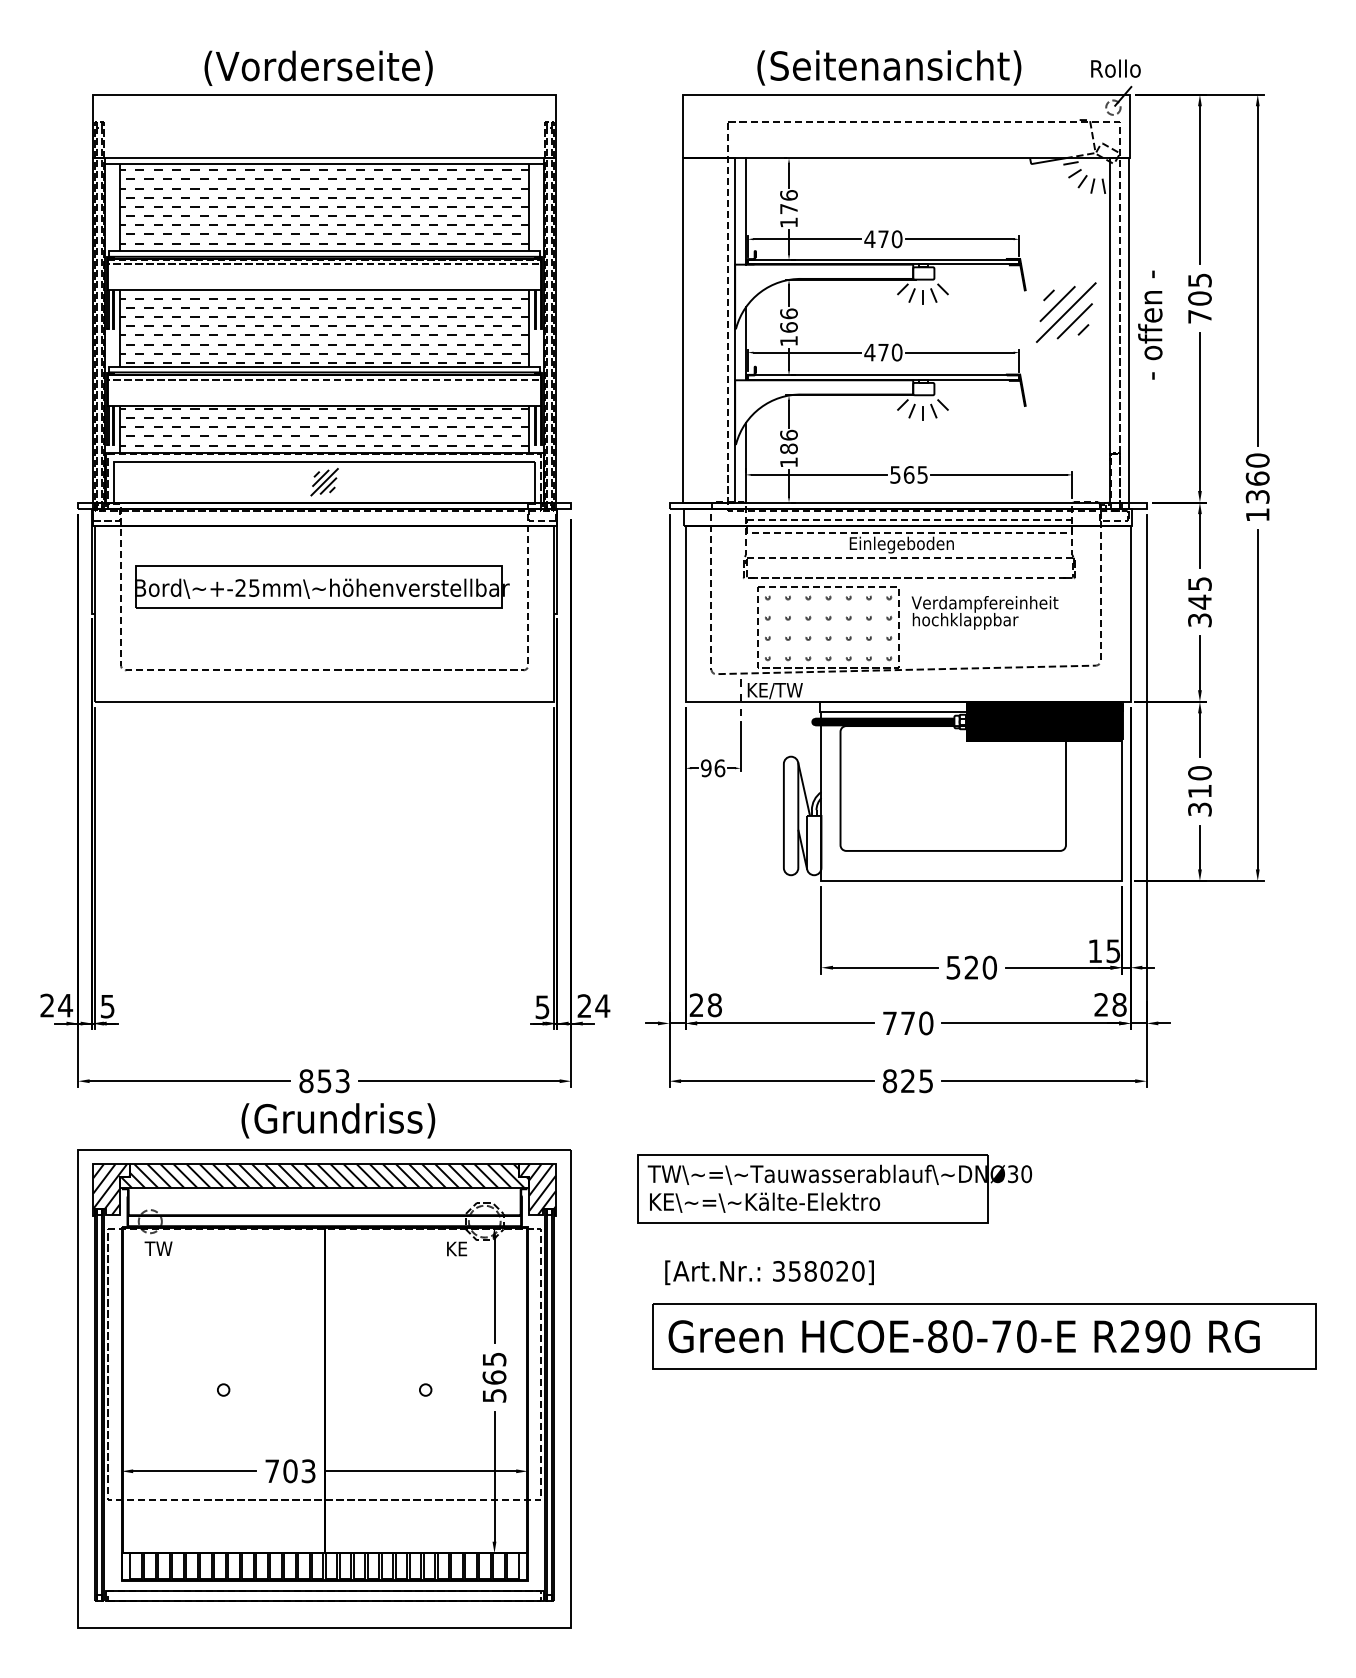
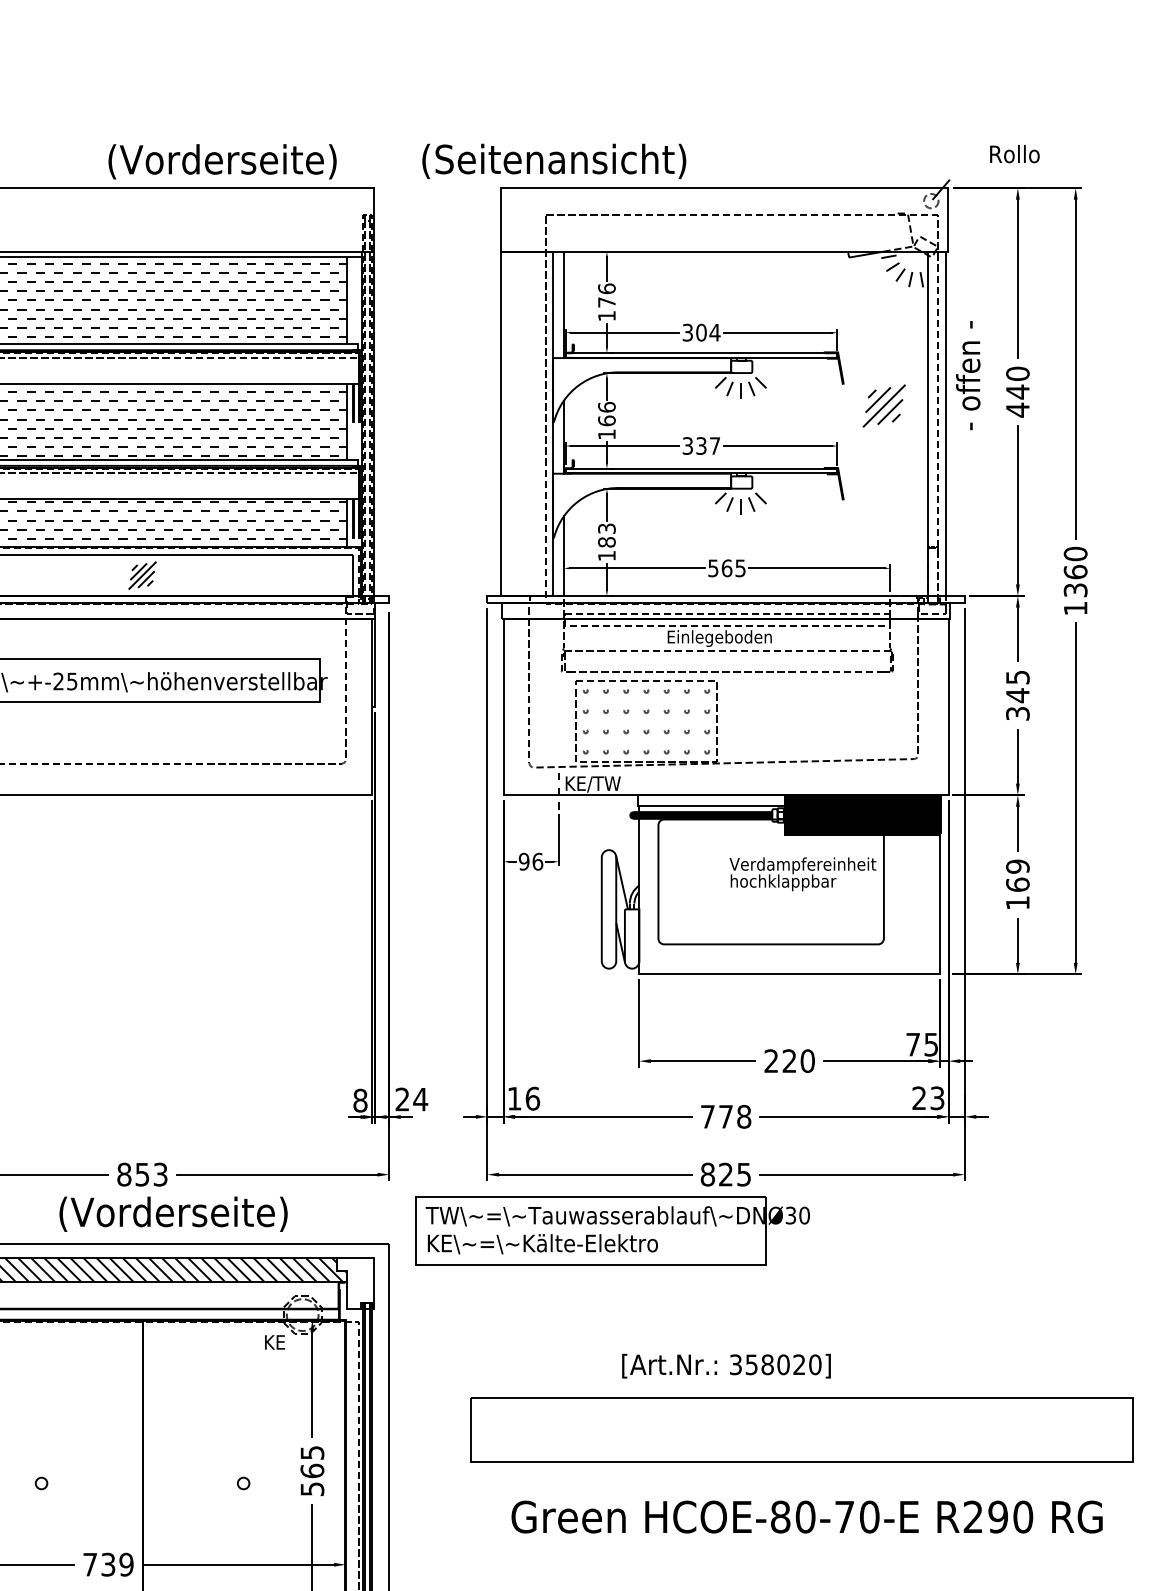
text: (318, 67) -> (222, 160), moved
text: (889, 67) -> (554, 160), moved
text: (1115, 68) -> (1014, 153), moved
text: (883, 239) -> (701, 332), 470 -> 304
text: (1199, 298) -> (1017, 391), 705 -> 440
part: (1066, 312) -> (884, 405), size x0.7
text: (1150, 324) -> (968, 374), moved
text: (883, 352) -> (701, 445), 470 -> 337
text: (788, 434) -> (606, 527), 186 -> 183
text: (984, 612) -> (802, 873), moved
text: (1199, 791) -> (1017, 884), 310 -> 169
text: (1094, 950) -> (912, 1043), 15 -> 75
text: (953, 967) -> (771, 1060), 520 -> 220
text: (1119, 1004) -> (937, 1097), 28 -> 23
text: (705, 1005) -> (523, 1098), 28 -> 16
text: (542, 1007) -> (360, 1100), 5 -> 8
text: (926, 1023) -> (744, 1116), 770 -> 778
text: (360, 1120) -> (178, 1213), (Grundriss) -> (Vorderseite)
part: (834, 1188) -> (612, 1229), moved
hatch: (537, 1189) -> (355, 1282), removed
text: (769, 1272) -> (726, 1365), moved
text: (963, 1336) -> (806, 1516), moved
text: (299, 1471) -> (117, 1564), 703 -> 739

